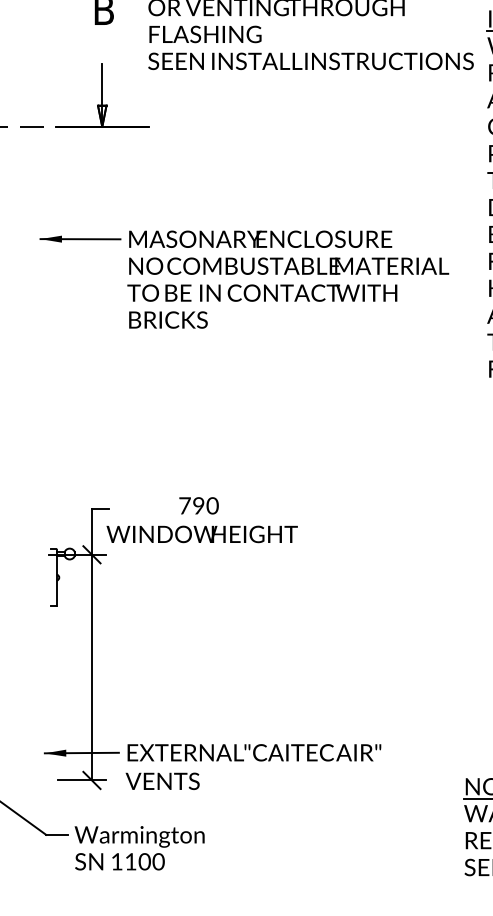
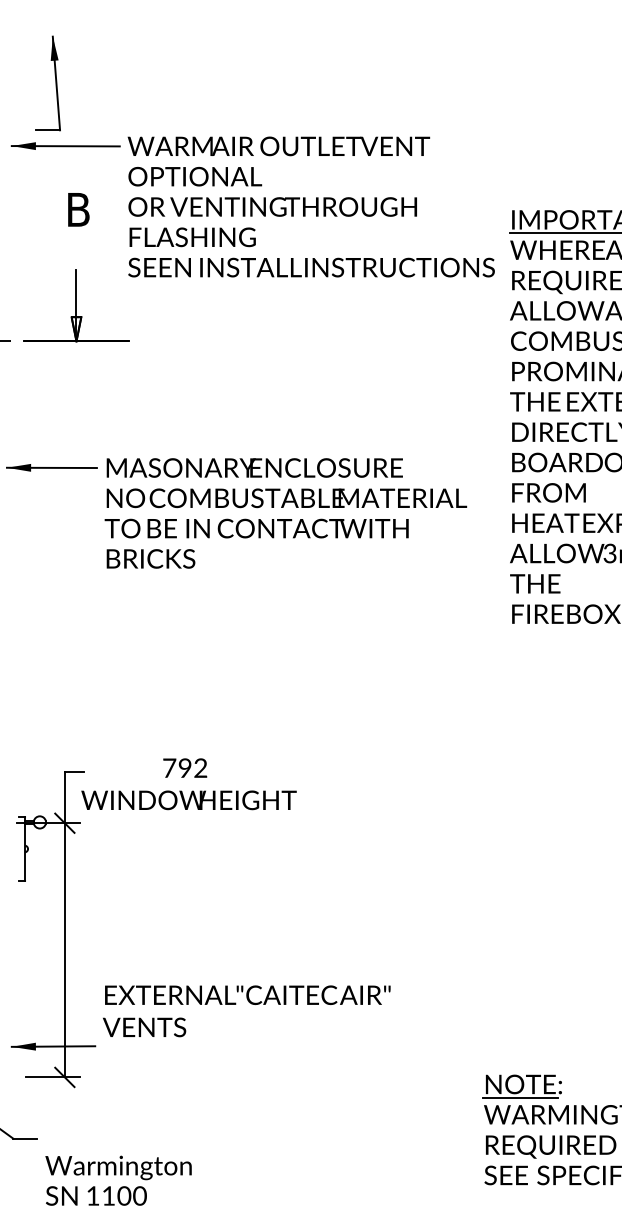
text: (212, 505) -> (200, 767), 790 -> 792
text: (253, 767) -> (246, 1011), moved
text: (139, 848) -> (118, 1180), moved

